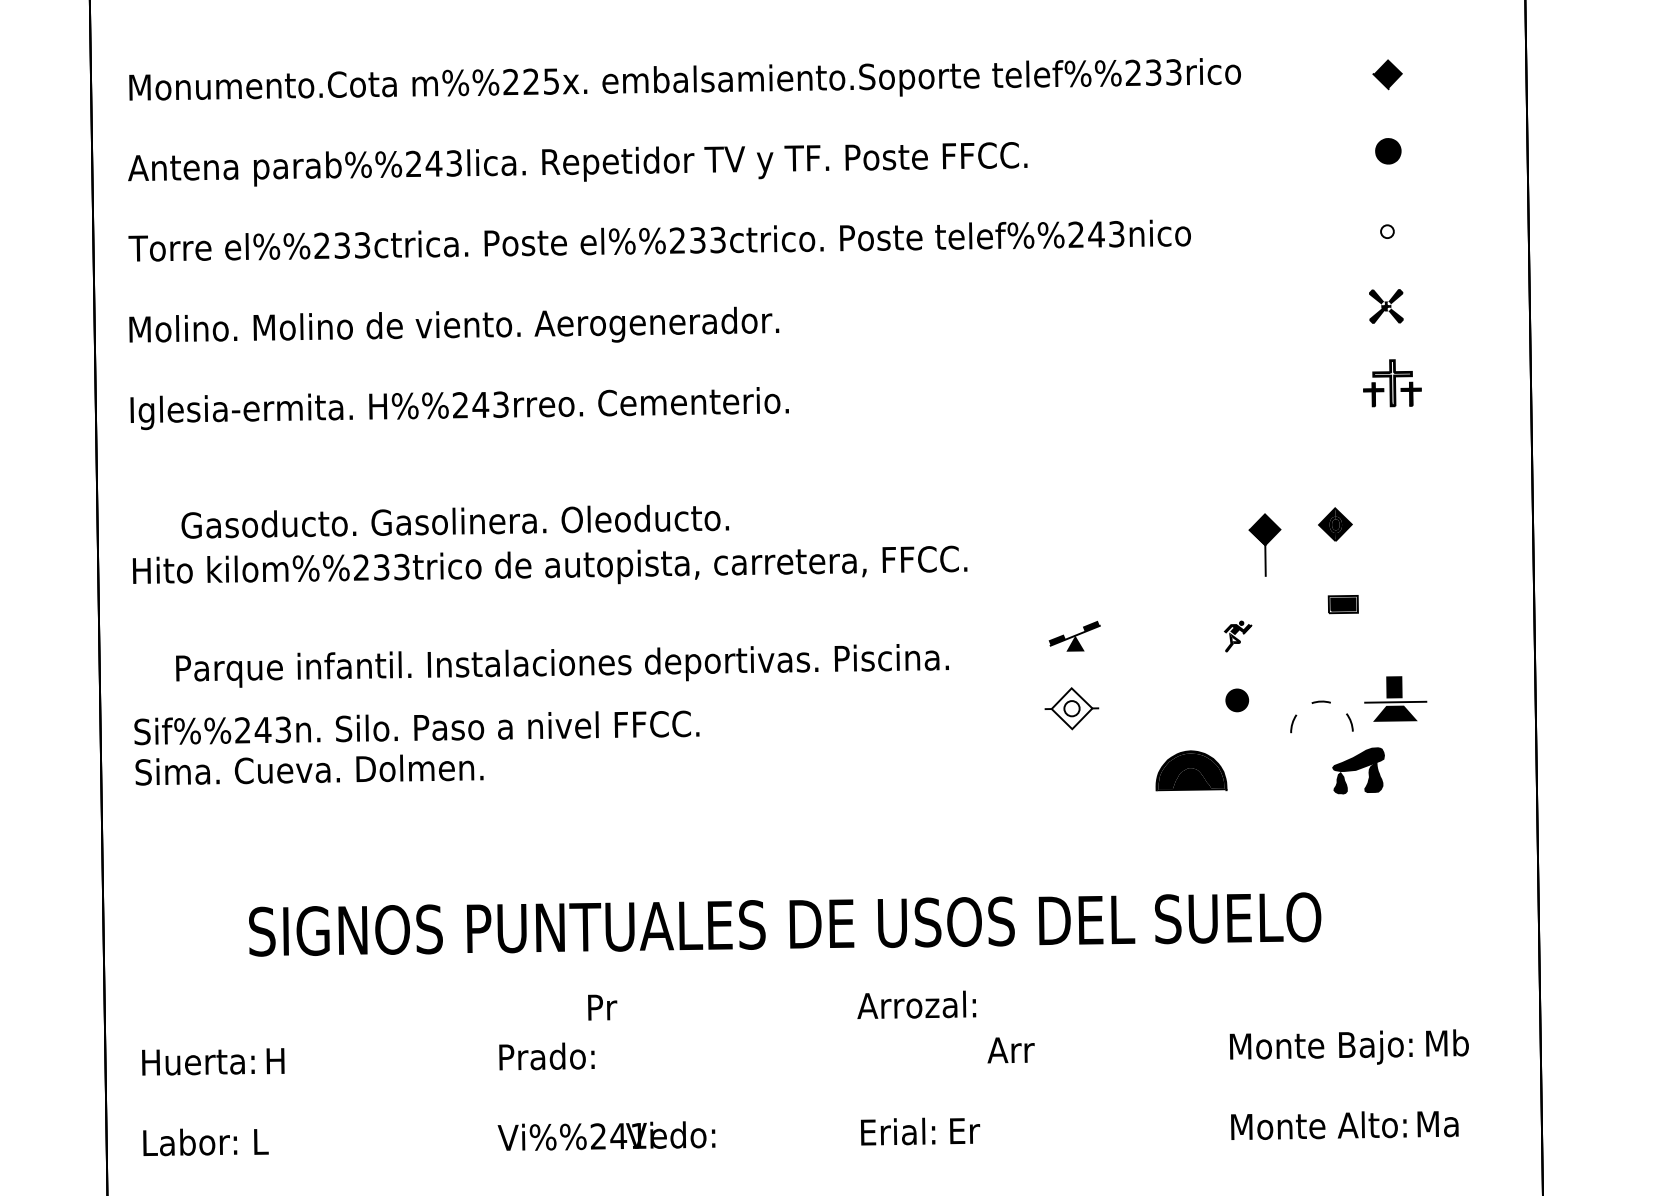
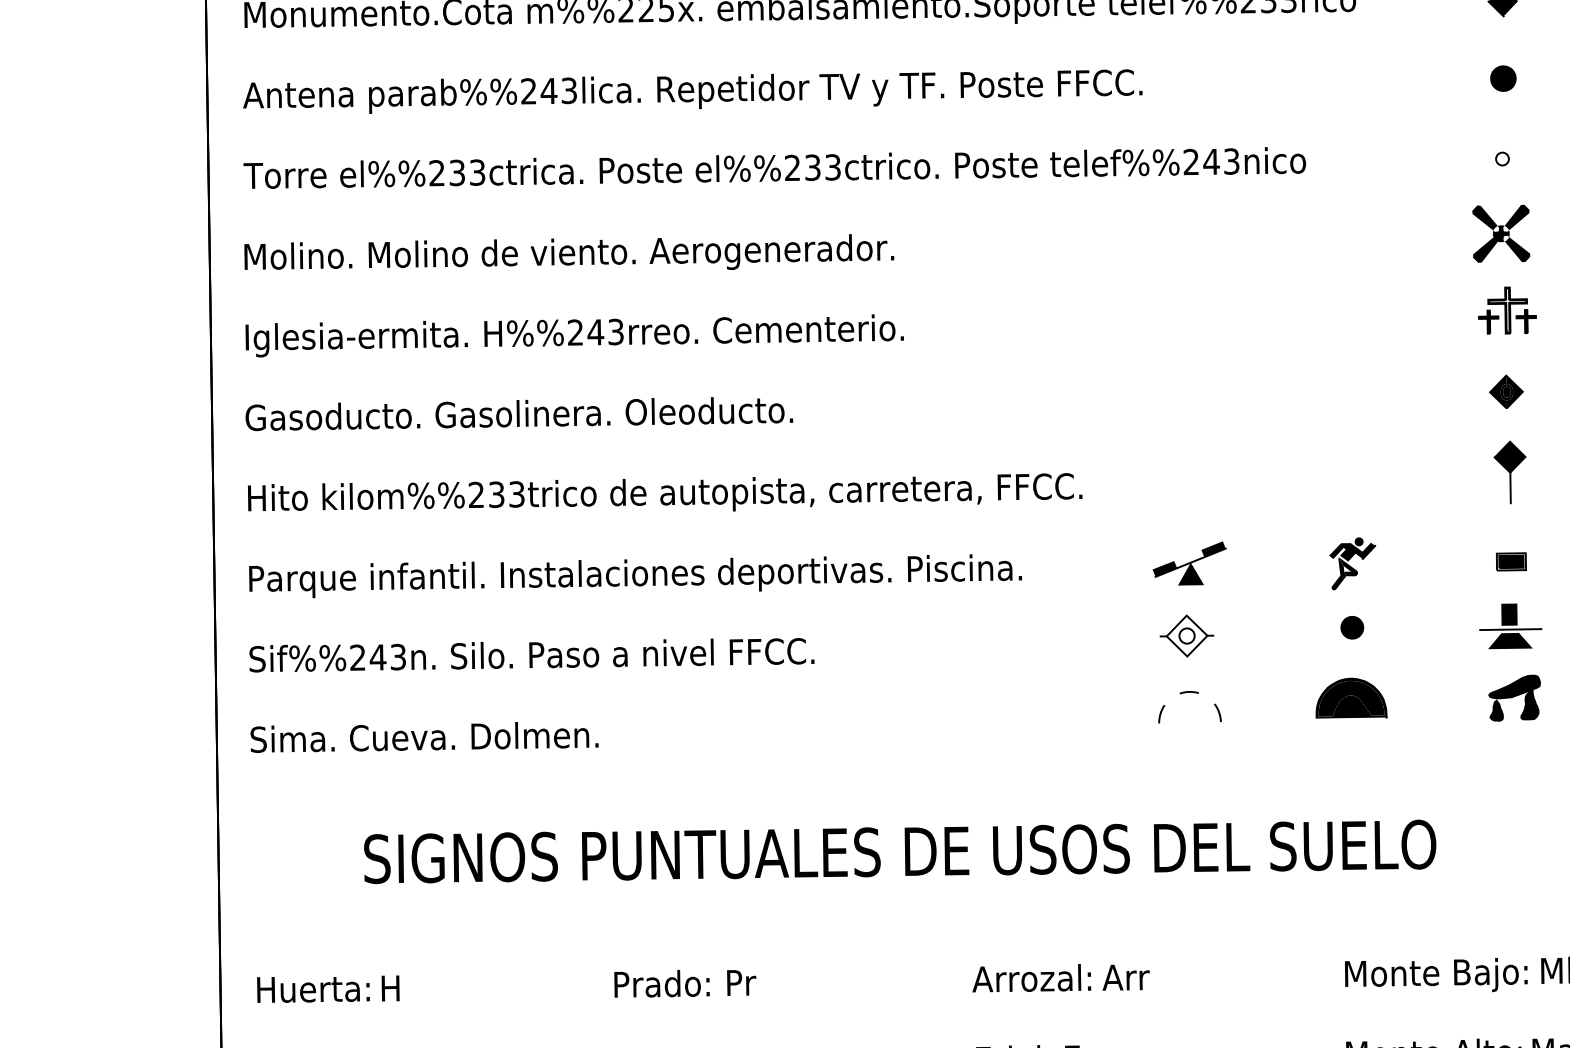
part: (1386, 306) -> (1501, 233), size x1.67
text: (454, 521) -> (518, 413), moved
part: (1335, 524) -> (1506, 391), moved
part: (1264, 544) -> (1509, 471), moved
part: (1342, 604) -> (1510, 561), moved
part: (1074, 636) -> (1189, 563), size x1.43
part: (1237, 636) -> (1352, 563), size x1.67
text: (562, 665) -> (635, 575), moved
part: (1321, 702) -> (1189, 692), moved
text: (309, 769) -> (424, 736), moved
part: (1191, 770) -> (1351, 697), moved
part: (1358, 770) -> (1514, 697), moved
text: (916, 1004) -> (1031, 977), moved
text: (602, 1007) -> (741, 982), moved

